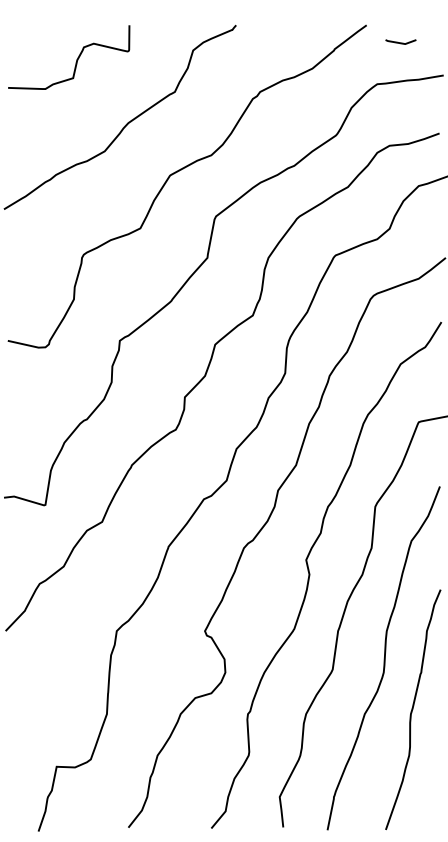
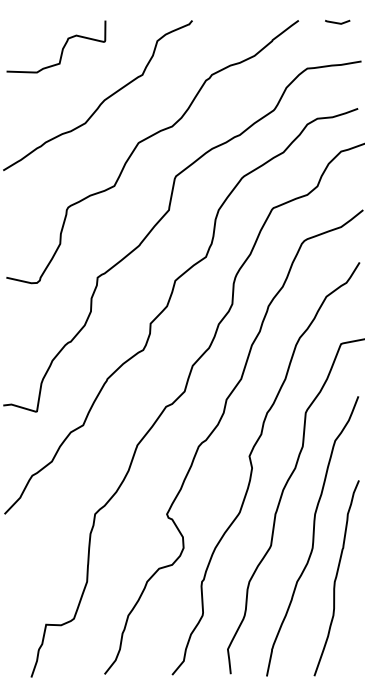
line: (400, 42) -> (337, 22), moved

